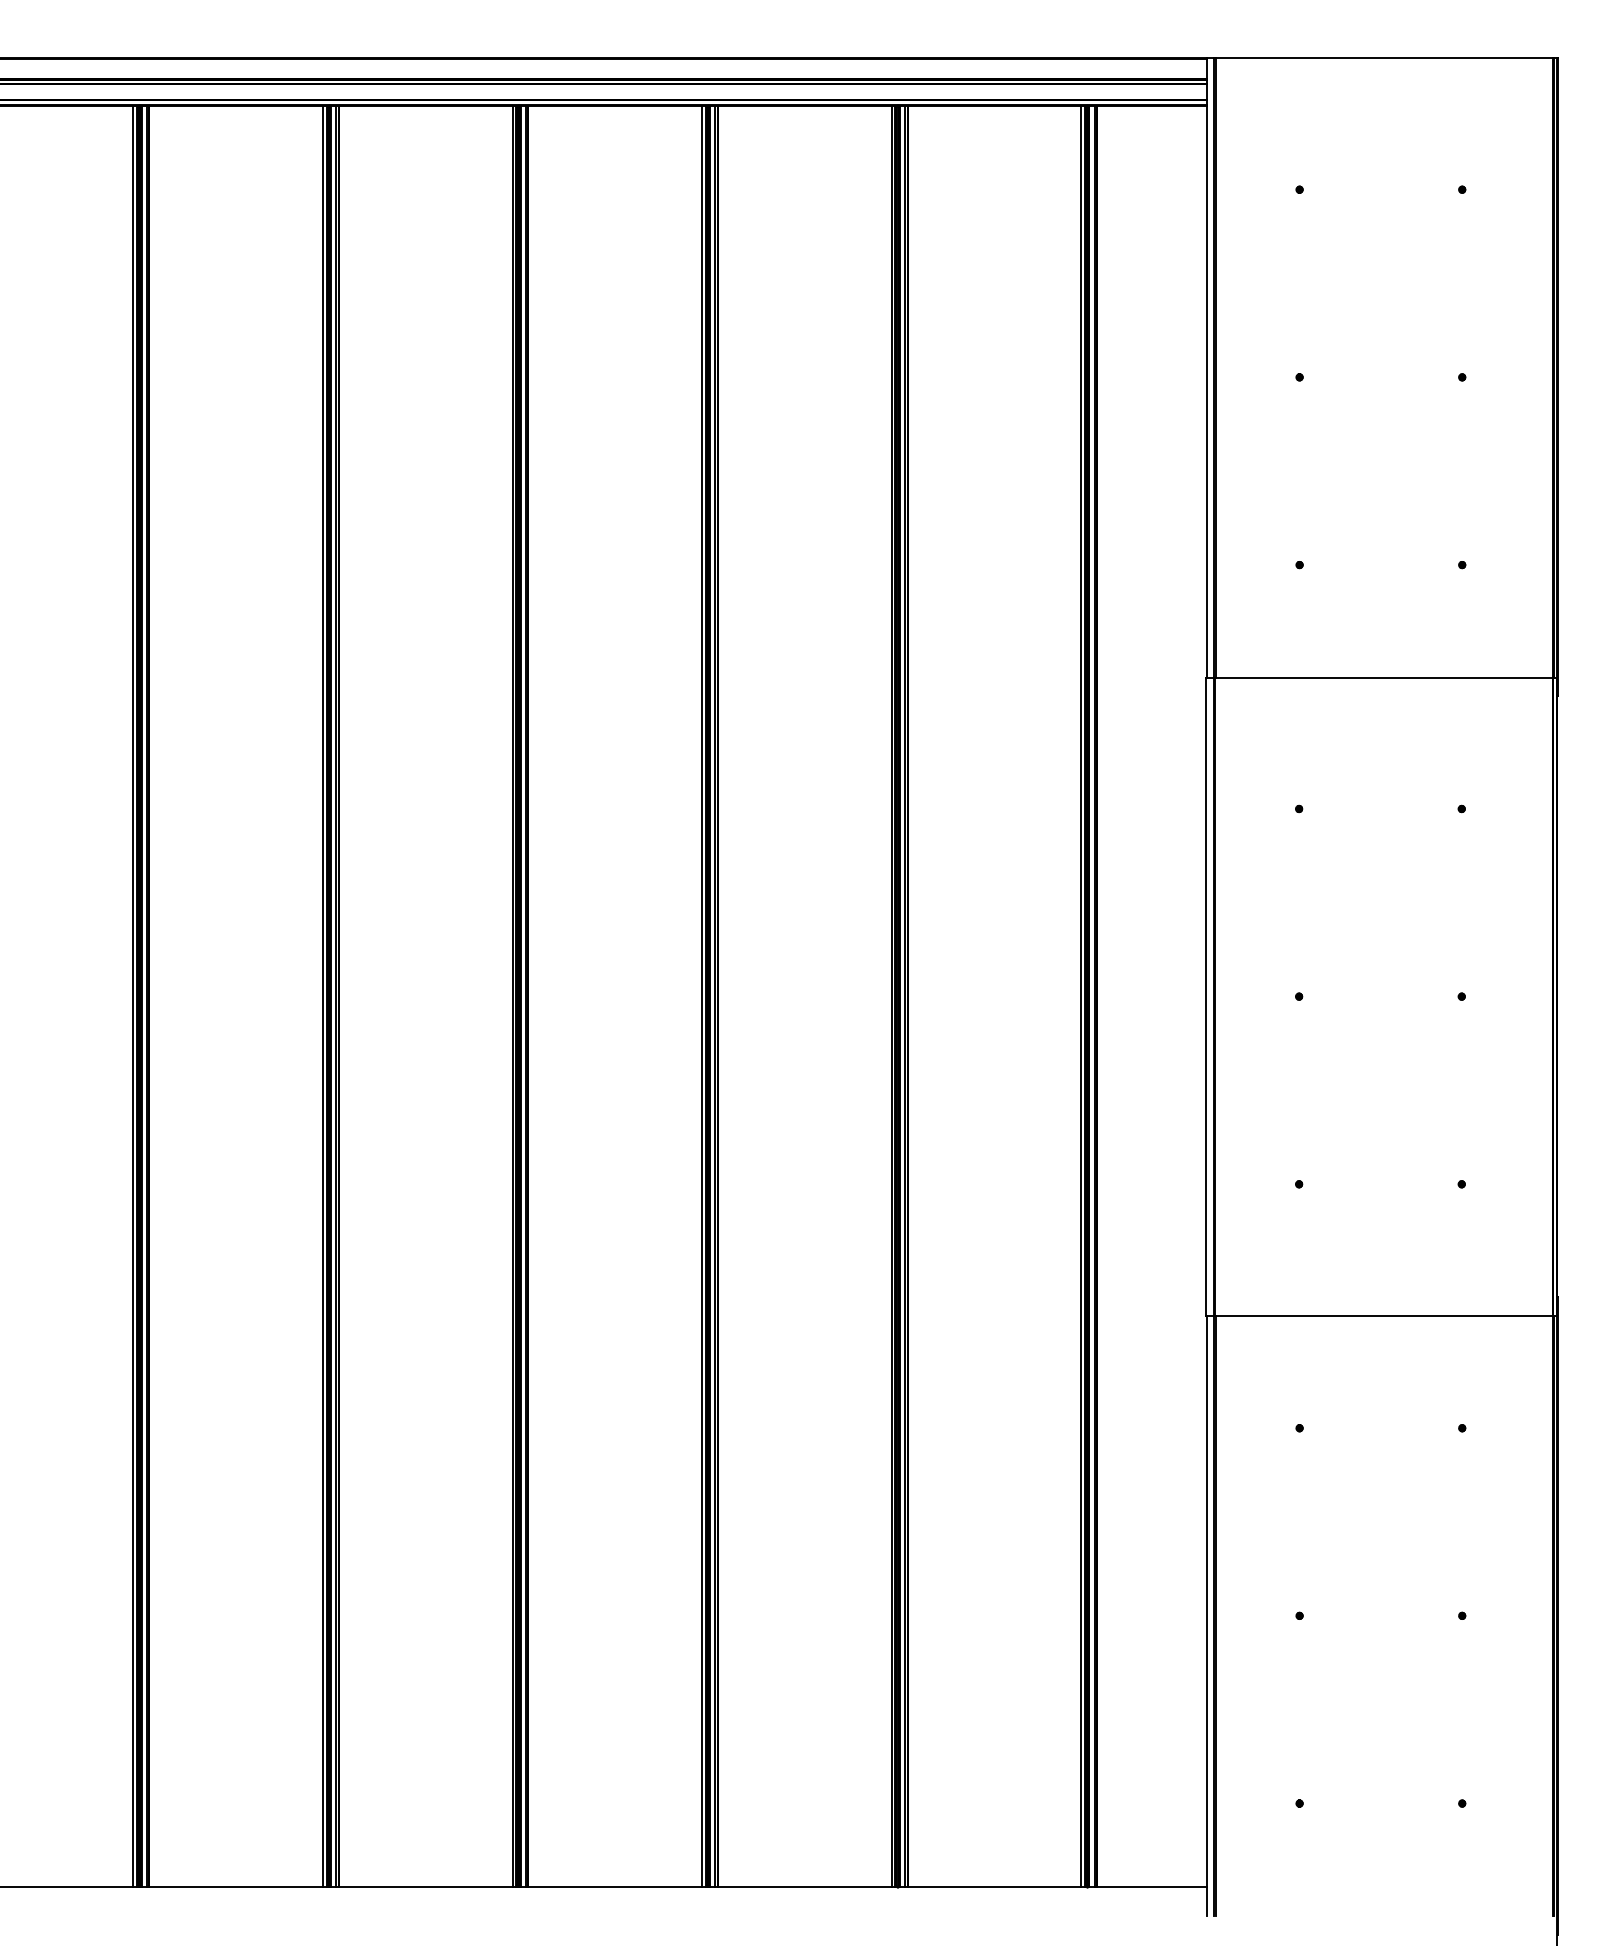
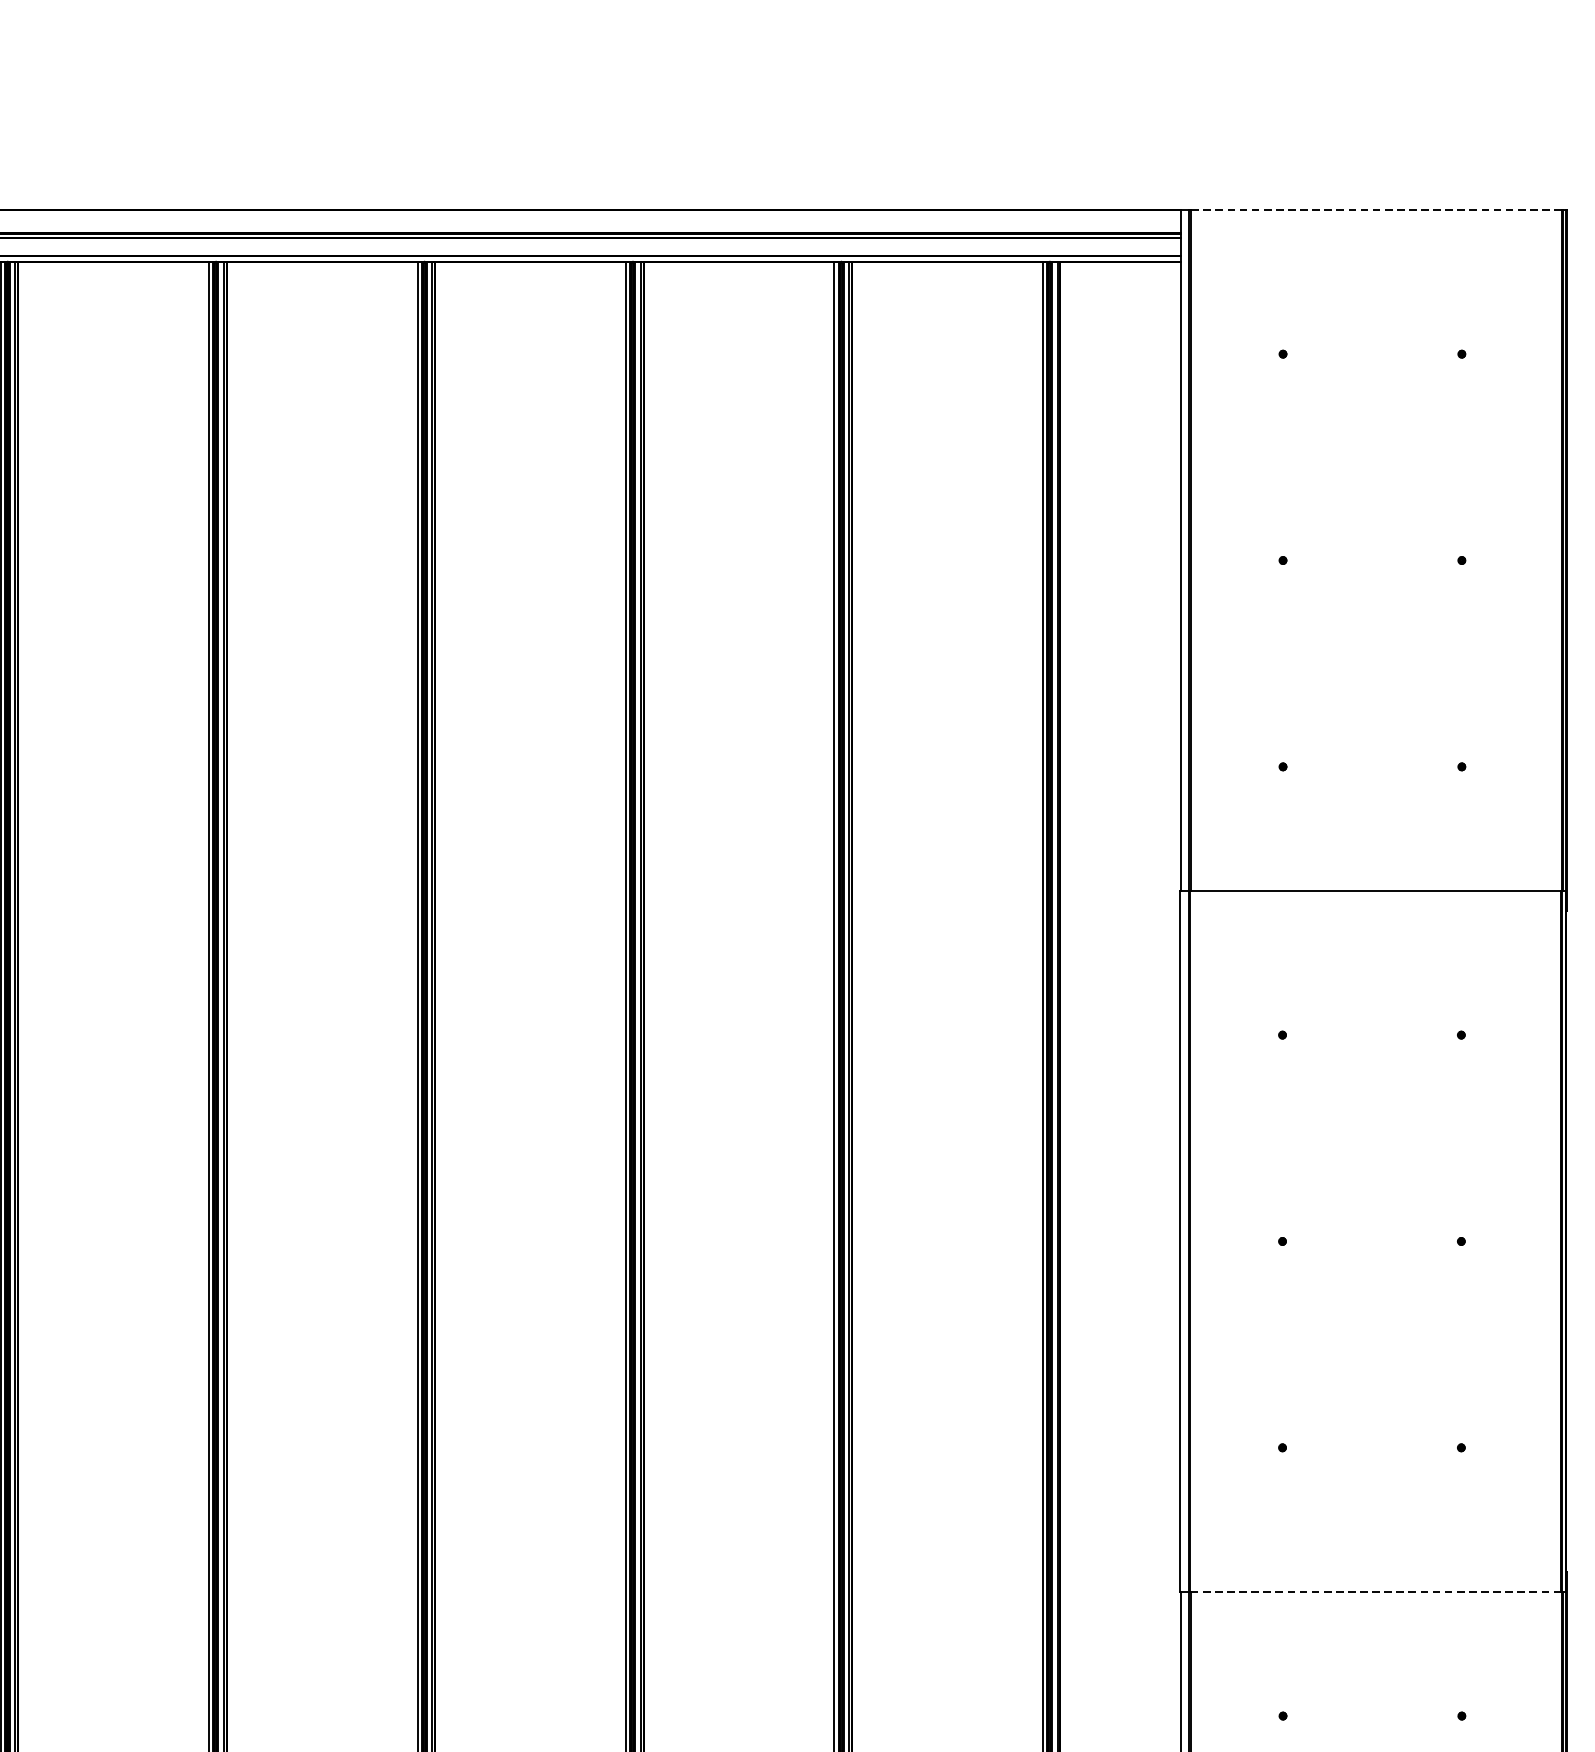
line: (1384, 58) -> (1376, 209), solid -> dashed
line: (1383, 1315) -> (1375, 1592), solid -> dashed

